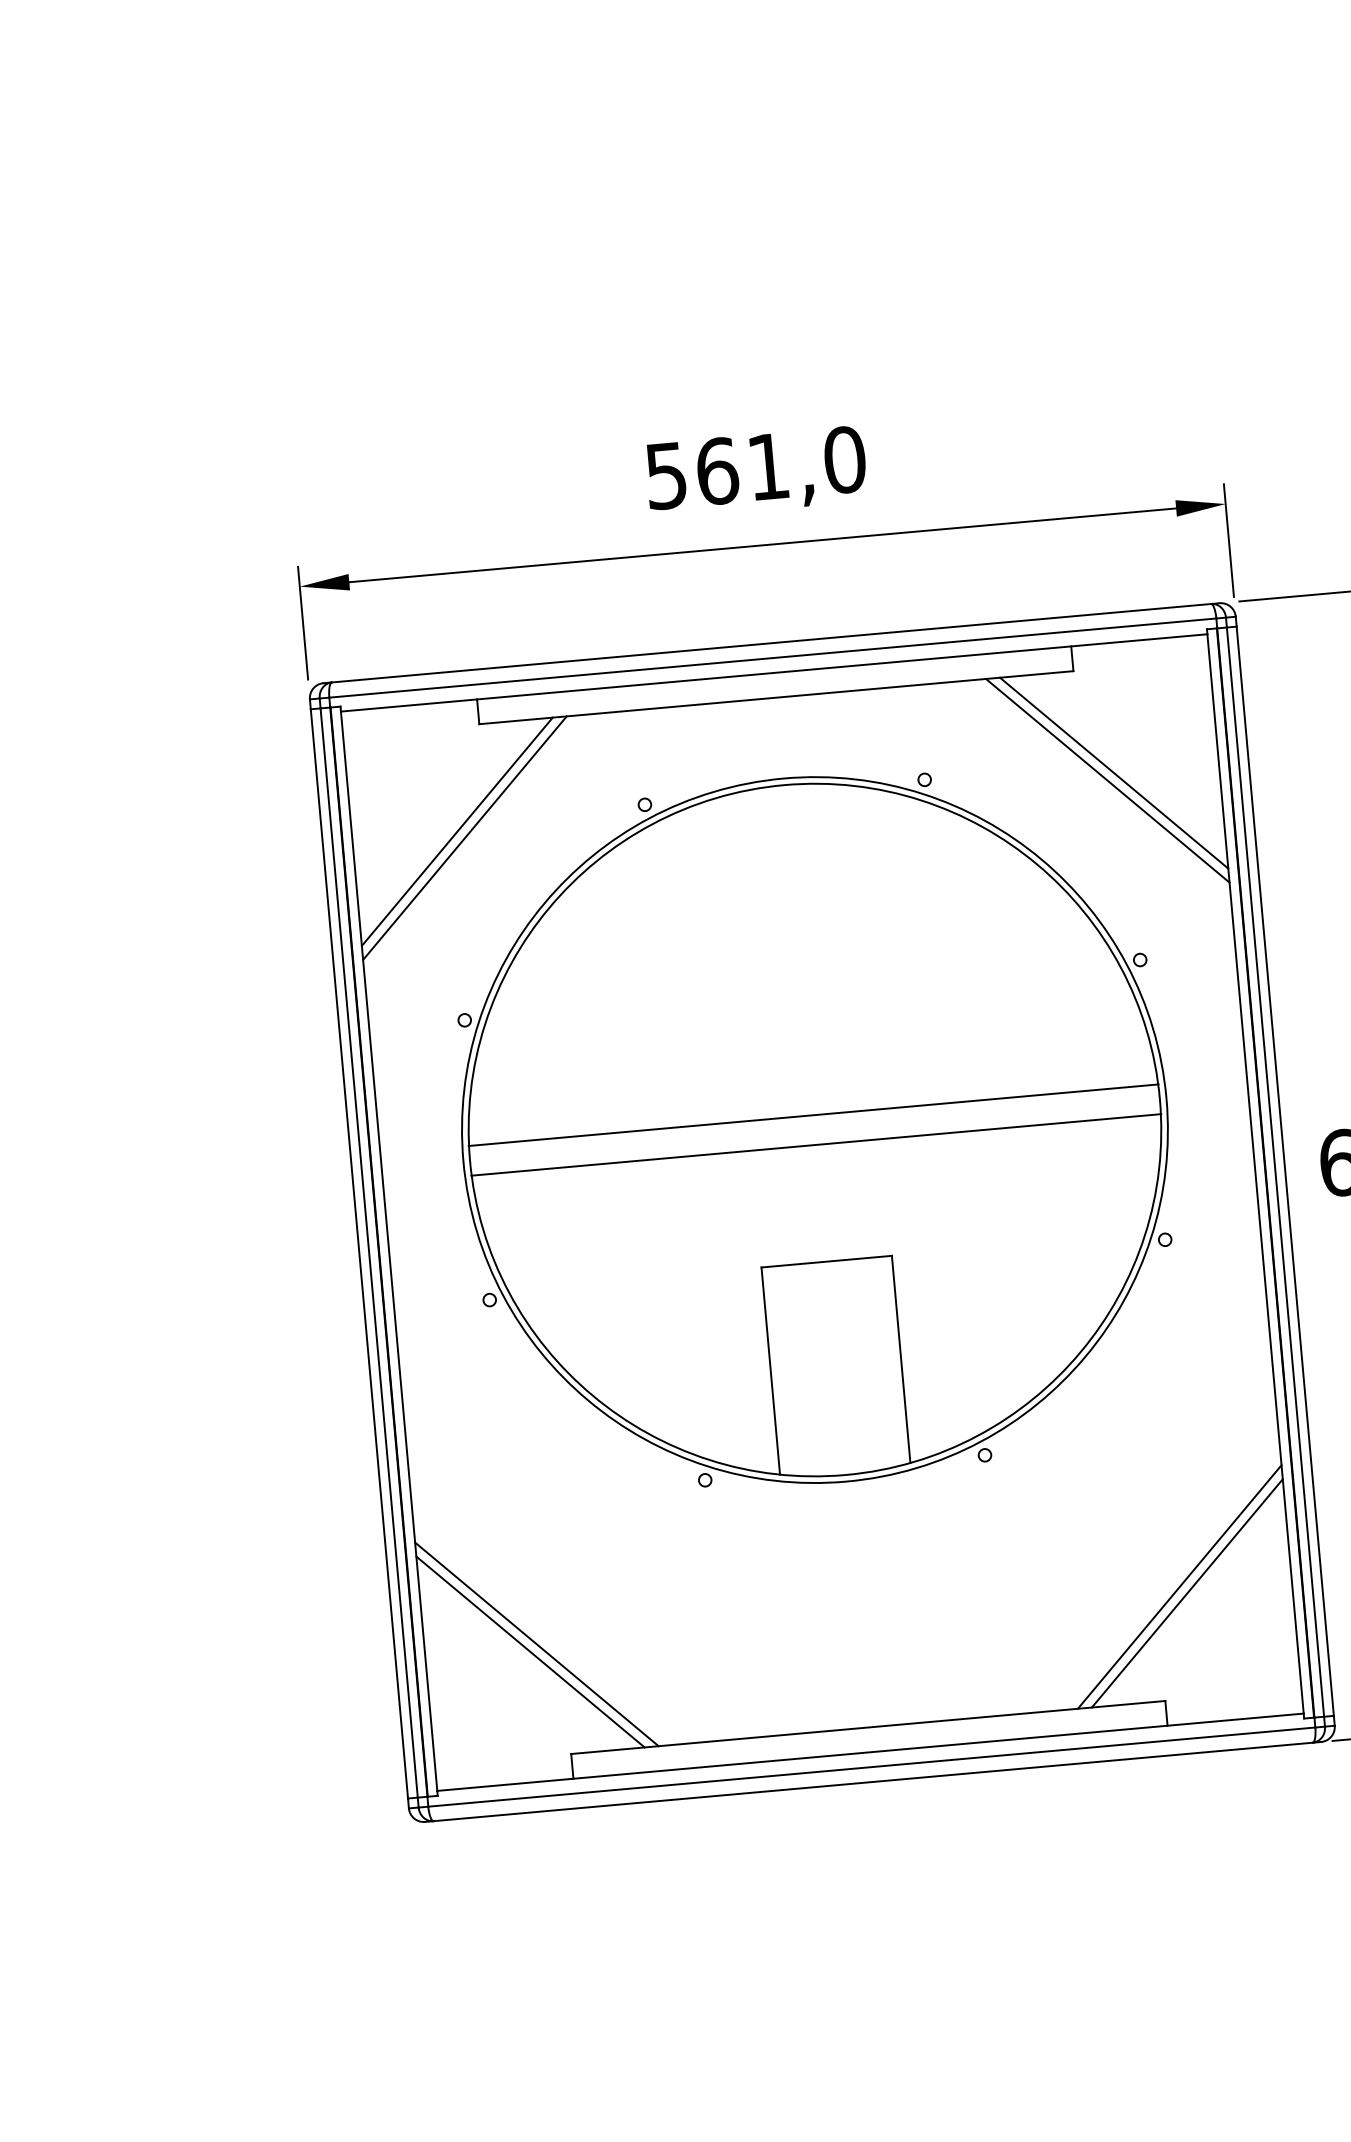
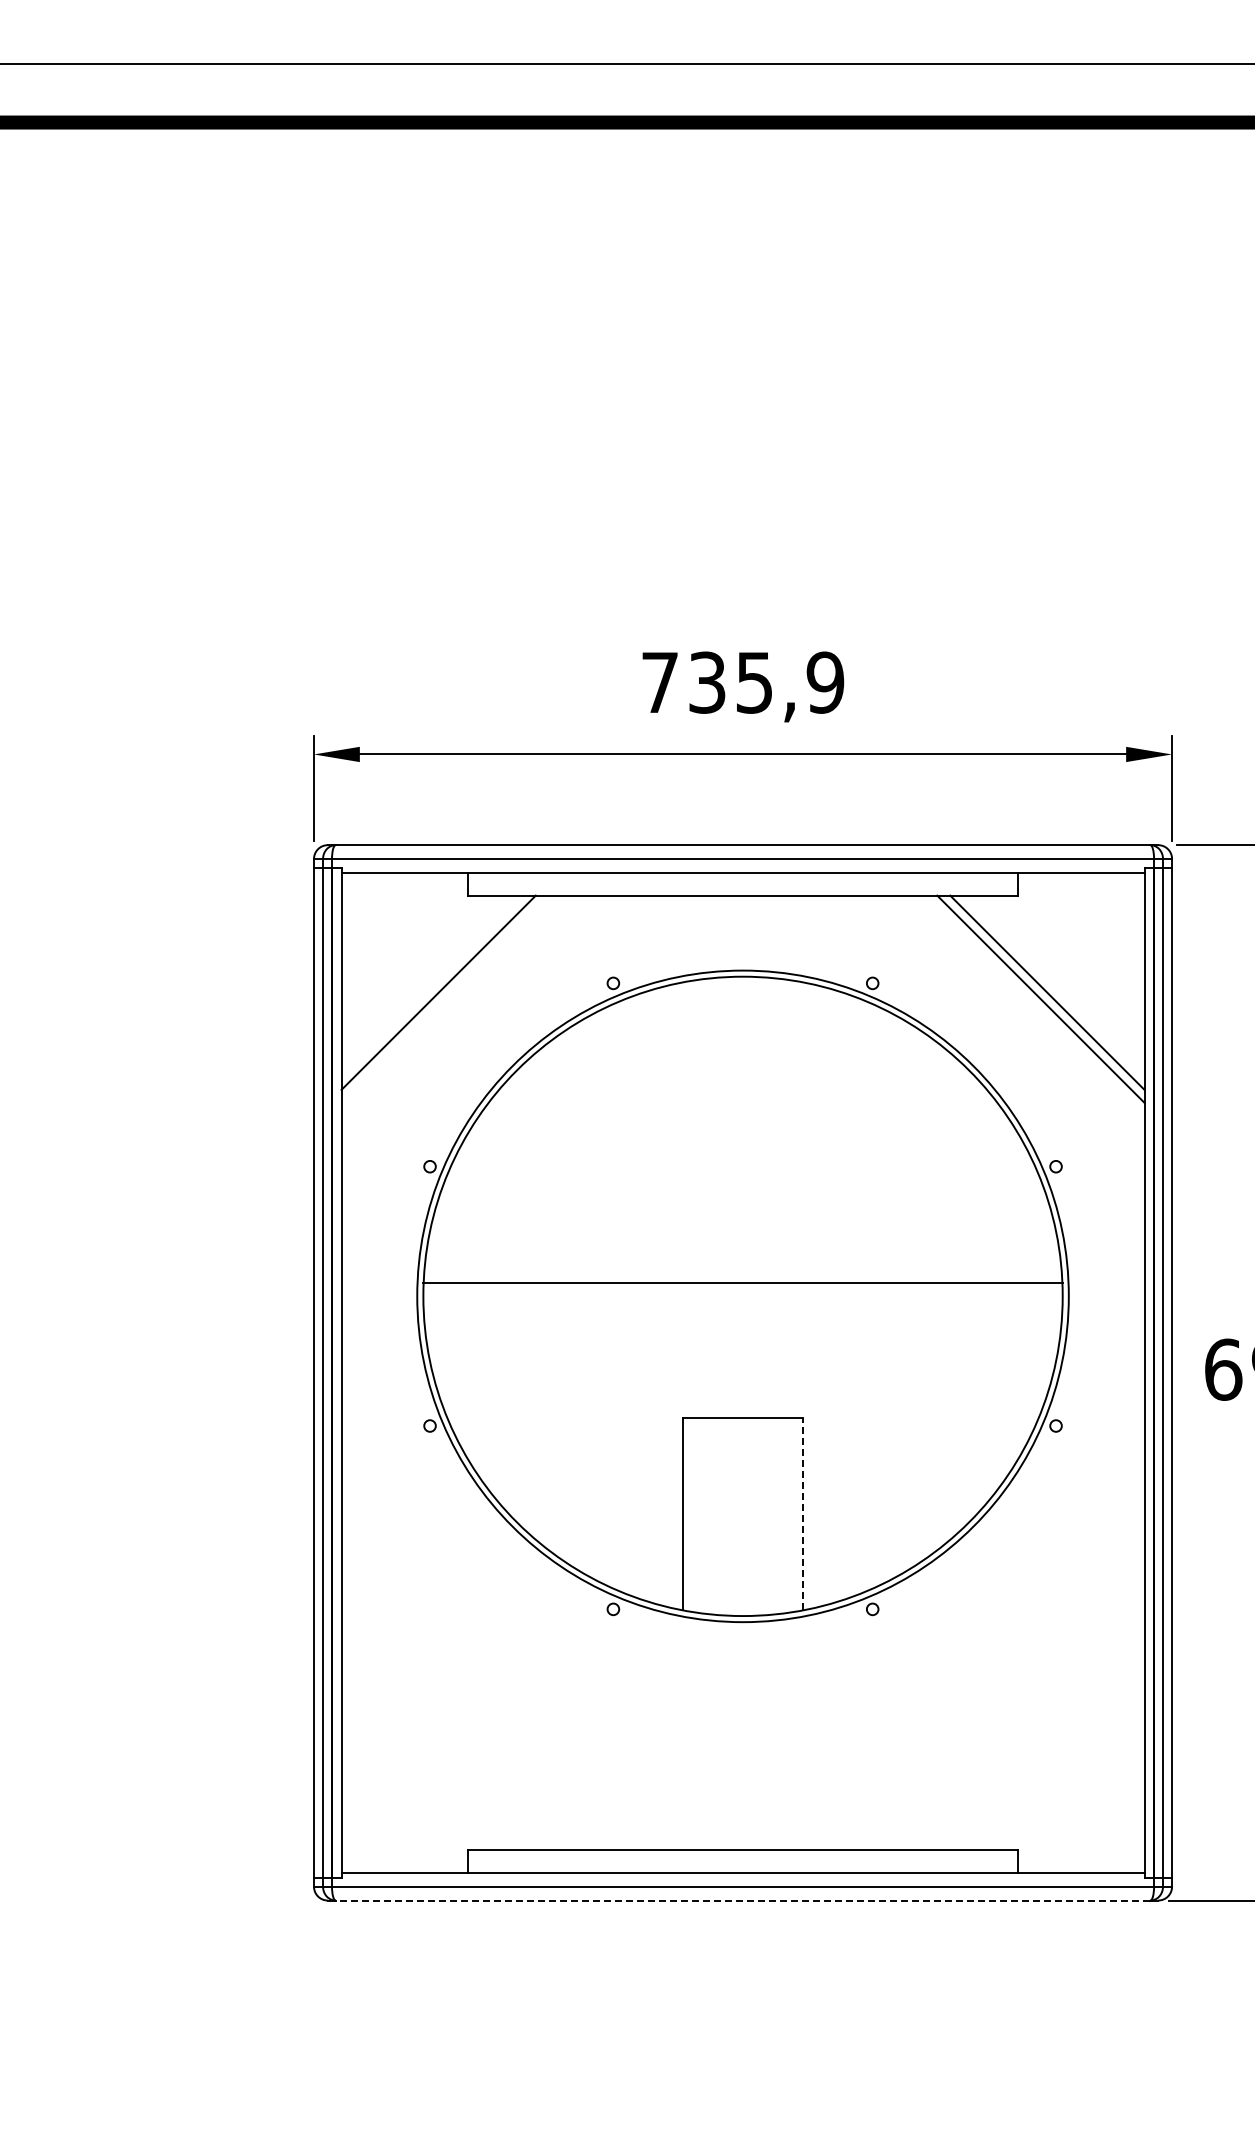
text: (756, 467) -> (743, 682), 561,0 -> 735,9
line: (464, 837) -> (444, 998), removed
line: (815, 1145) -> (742, 1310), removed
line: (901, 1359) -> (803, 1514), solid -> dashed
line: (1179, 1587) -> (1040, 1746), removed
line: (1187, 1592) -> (1047, 1752), removed
line: (536, 1644) -> (444, 1746), removed
line: (530, 1651) -> (438, 1752), removed
line: (872, 1781) -> (742, 1900), solid -> dashed

